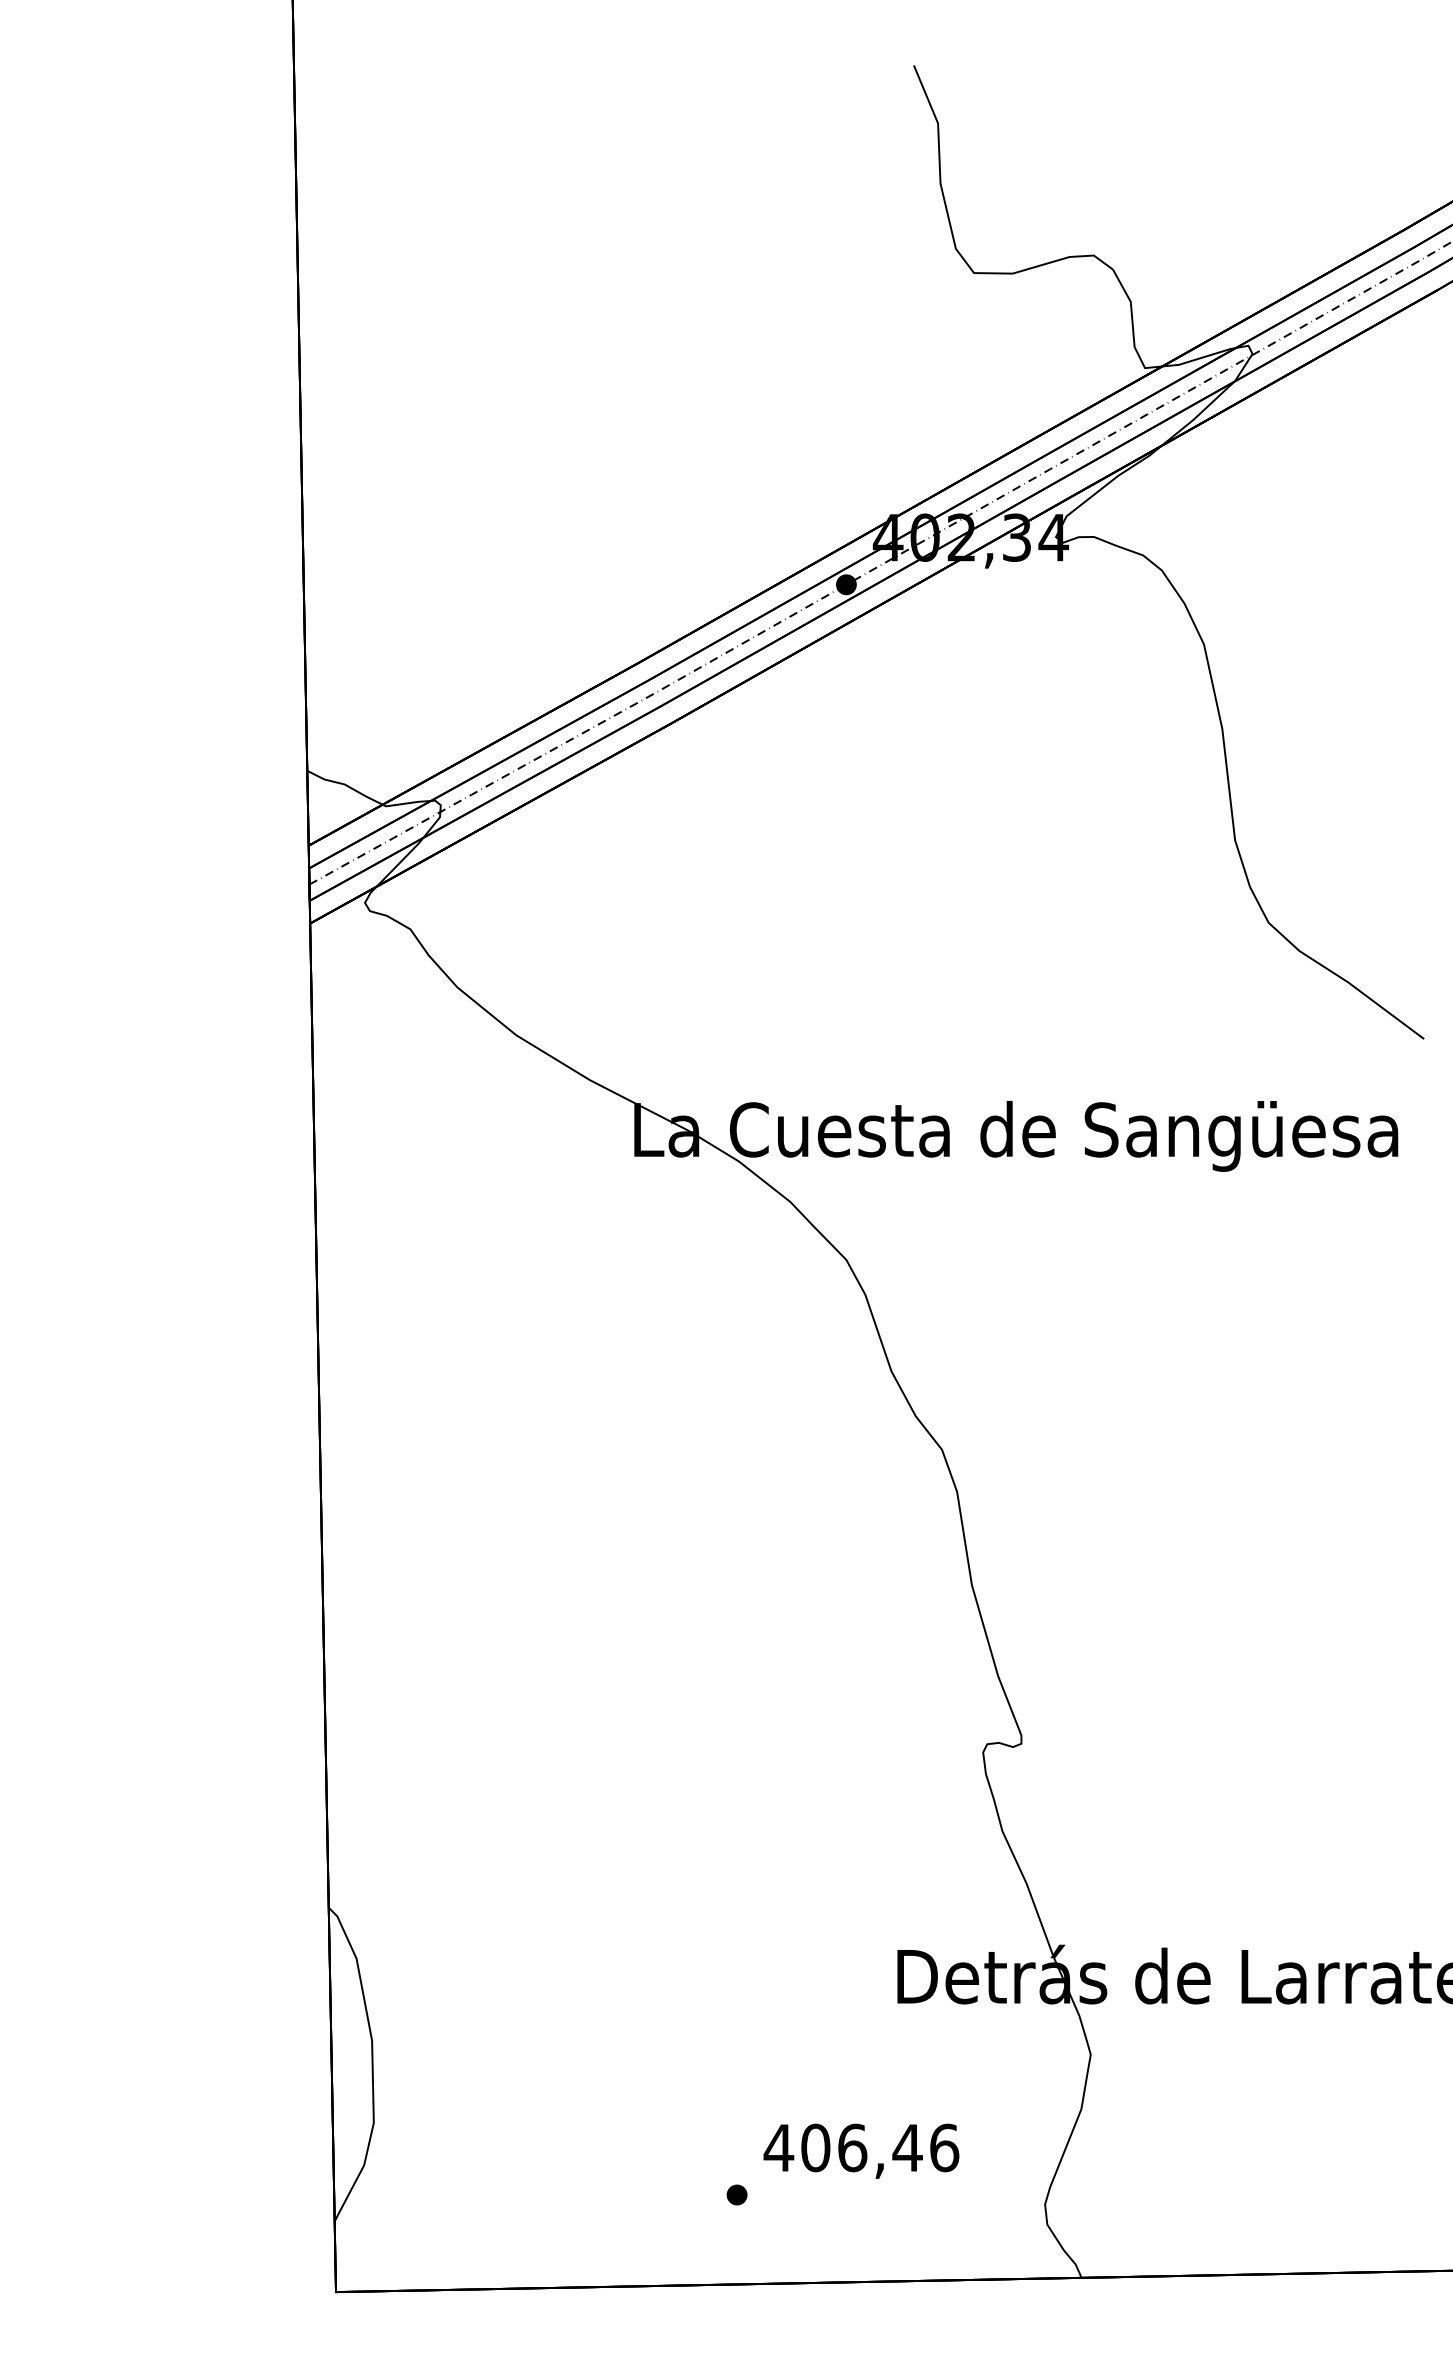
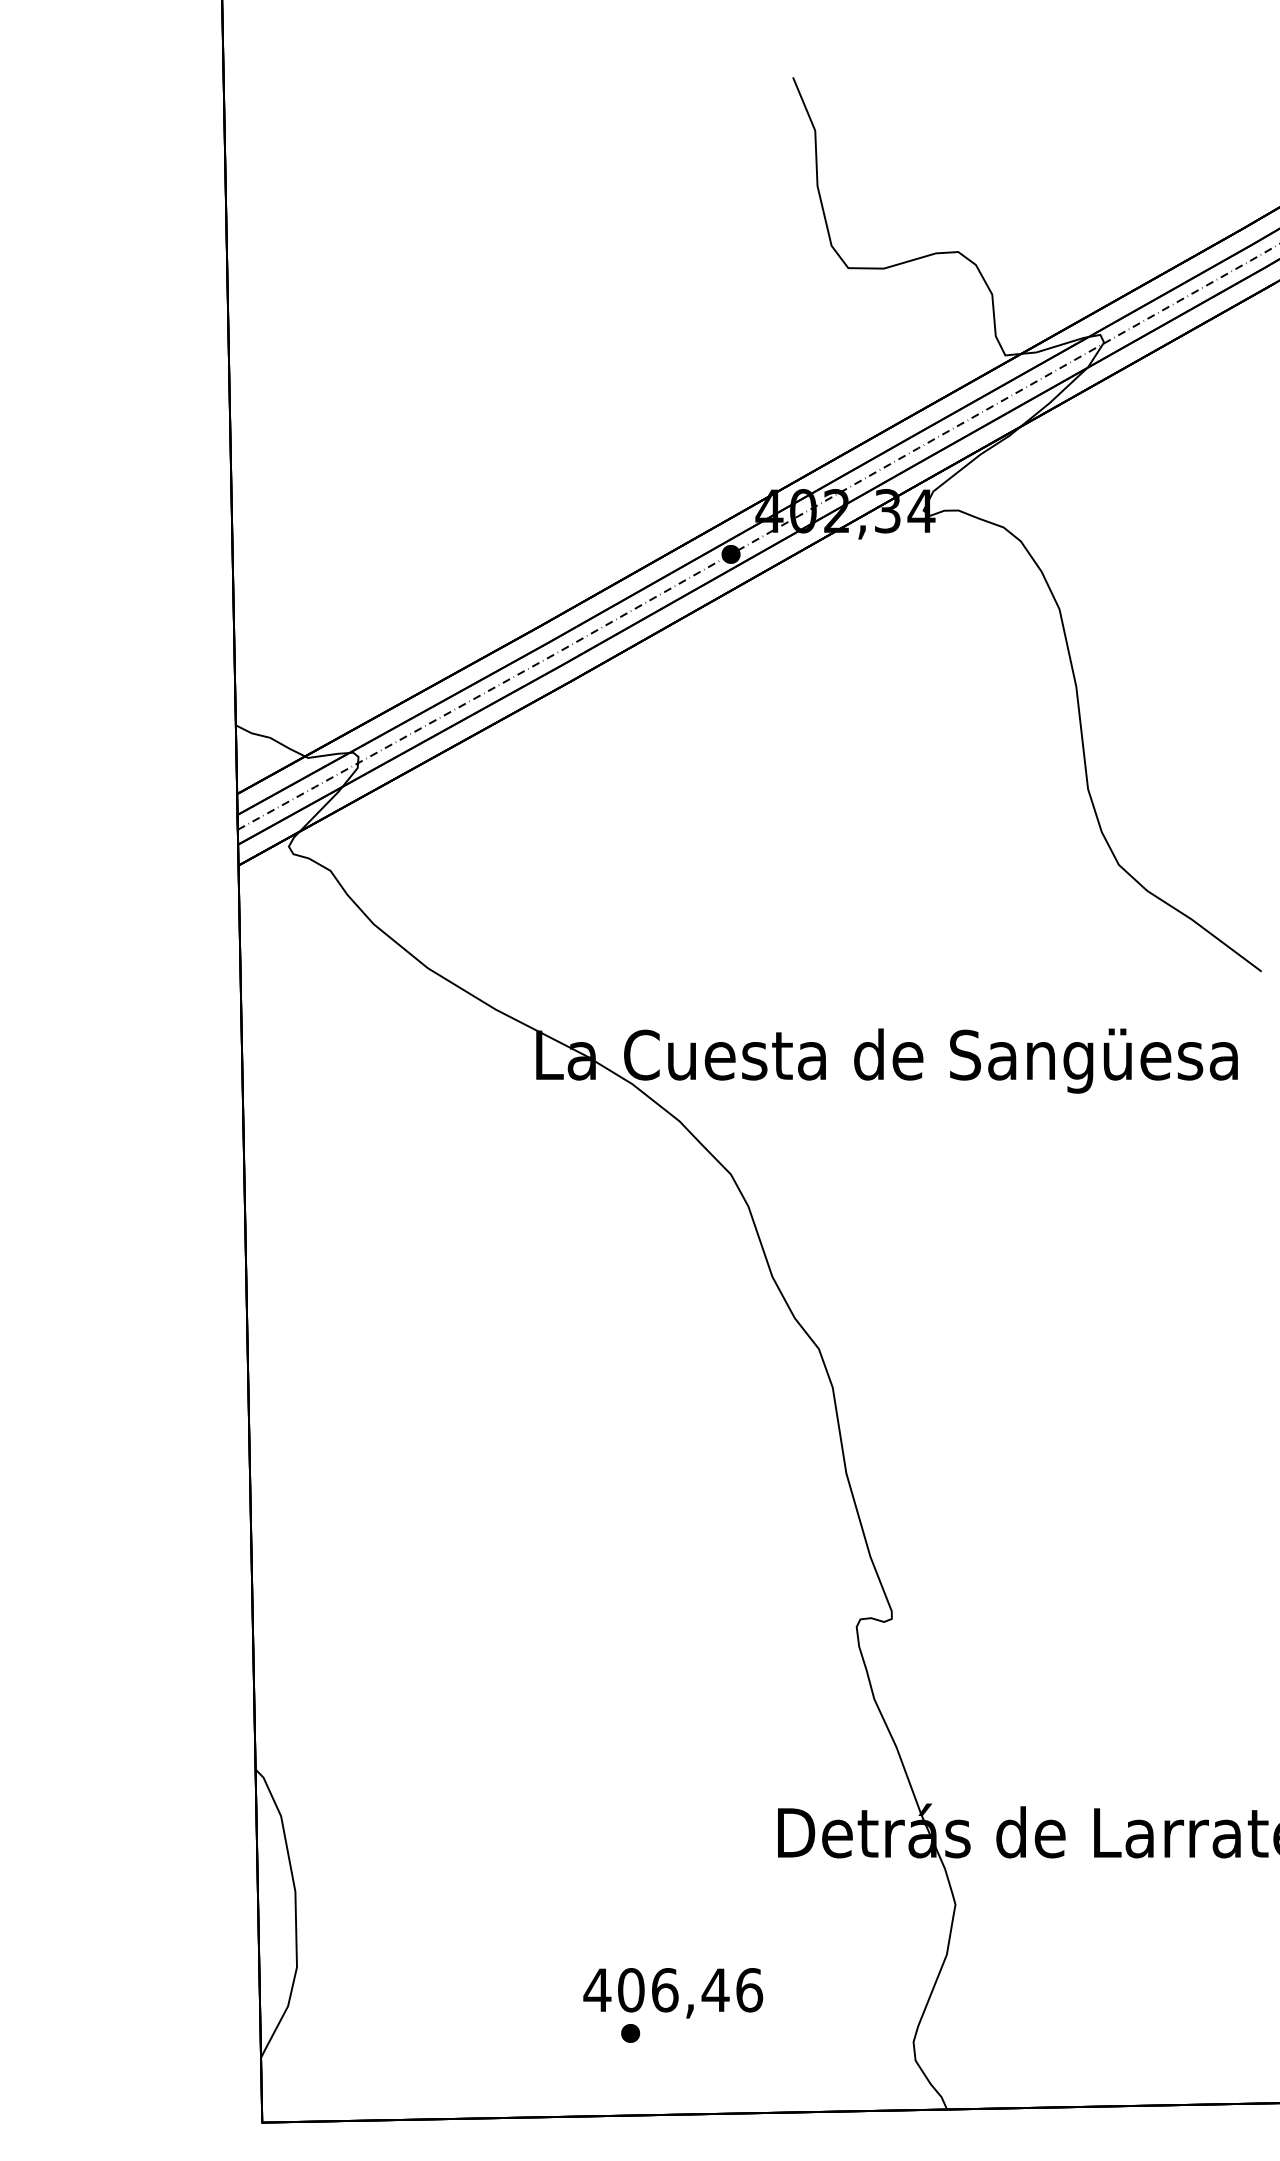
text: (861, 2150) -> (673, 1992), moved

